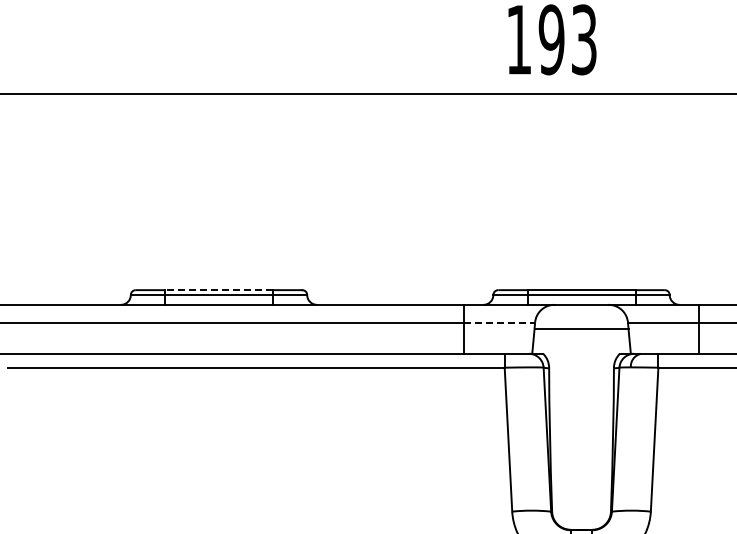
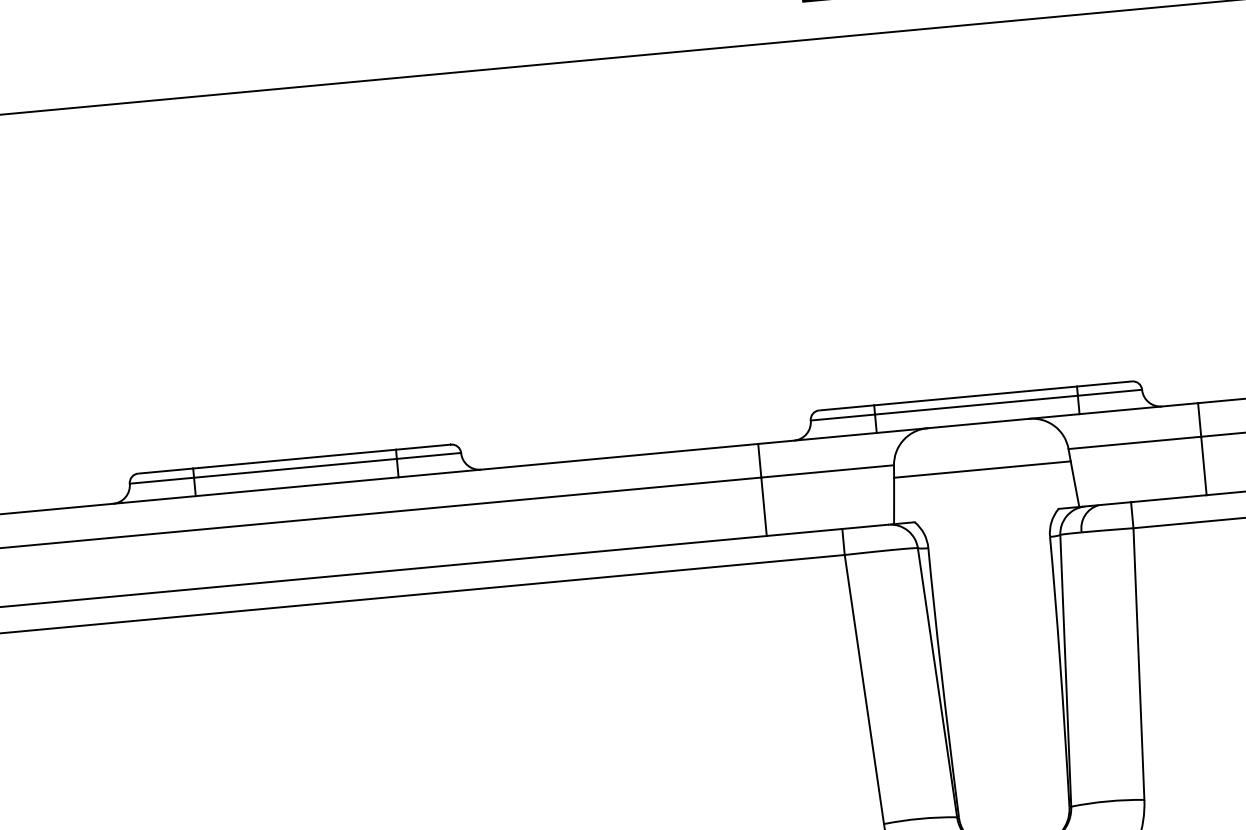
line: (219, 290) -> (295, 459), dashed -> solid
line: (500, 322) -> (828, 470), dashed -> solid

